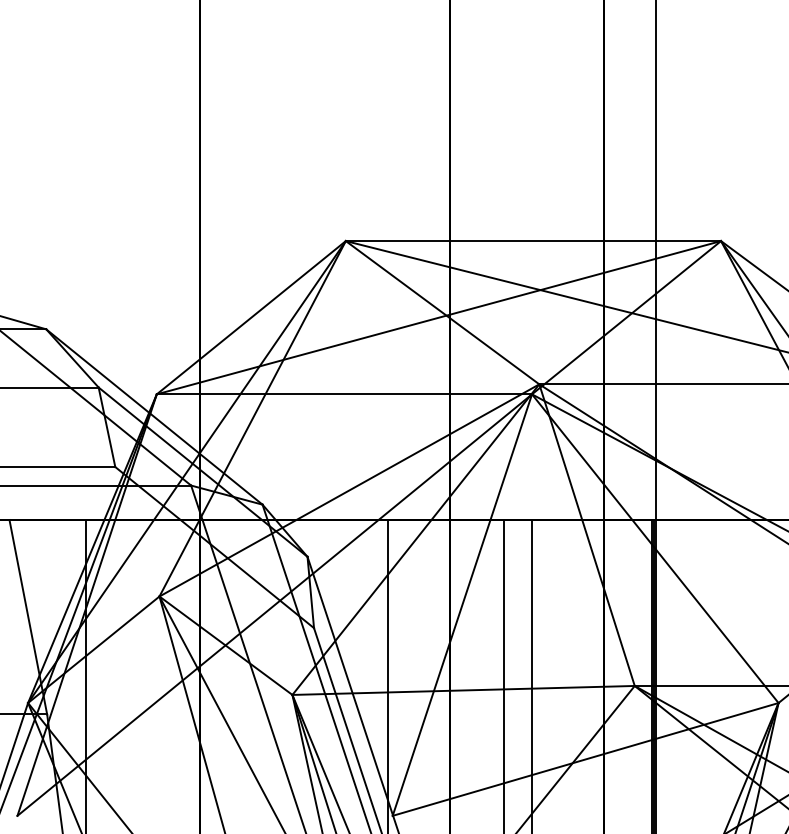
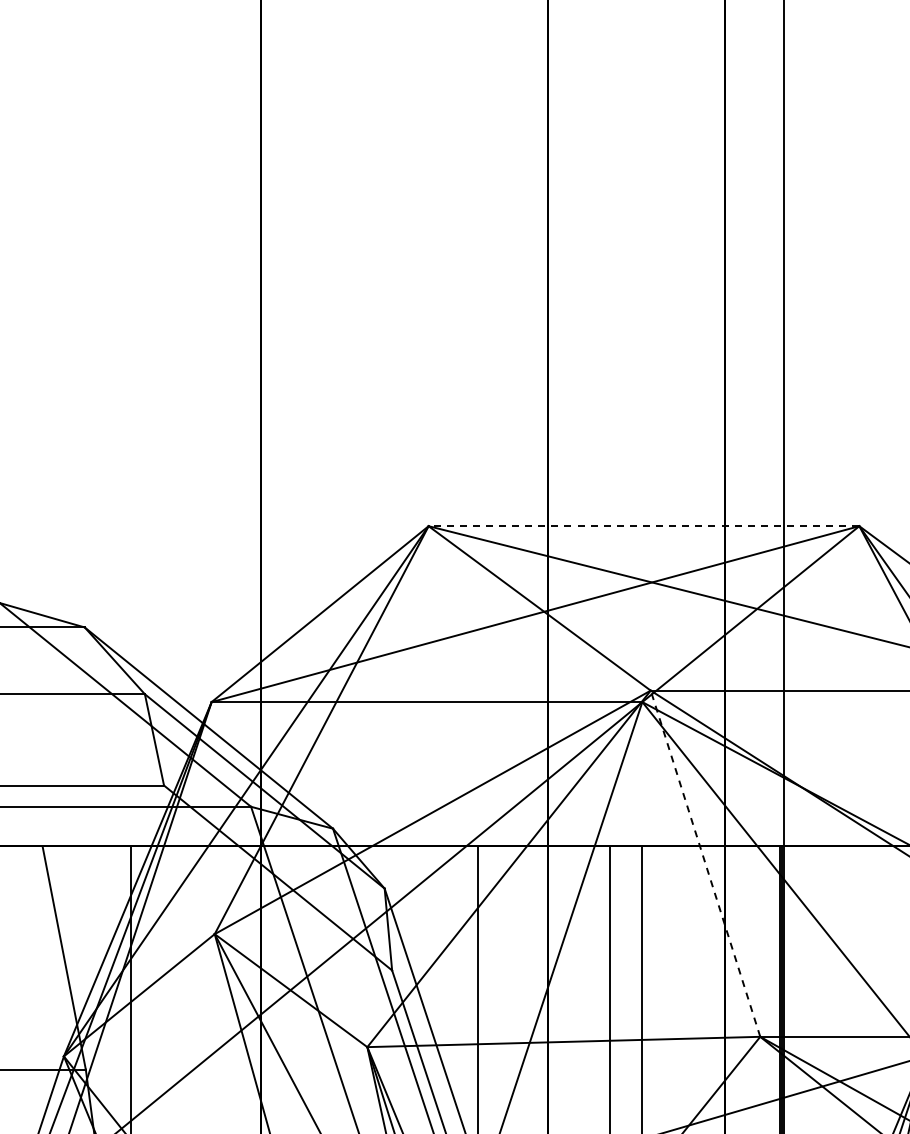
line: (533, 241) -> (643, 526), solid -> dashed
line: (587, 534) -> (705, 863), solid -> dashed

